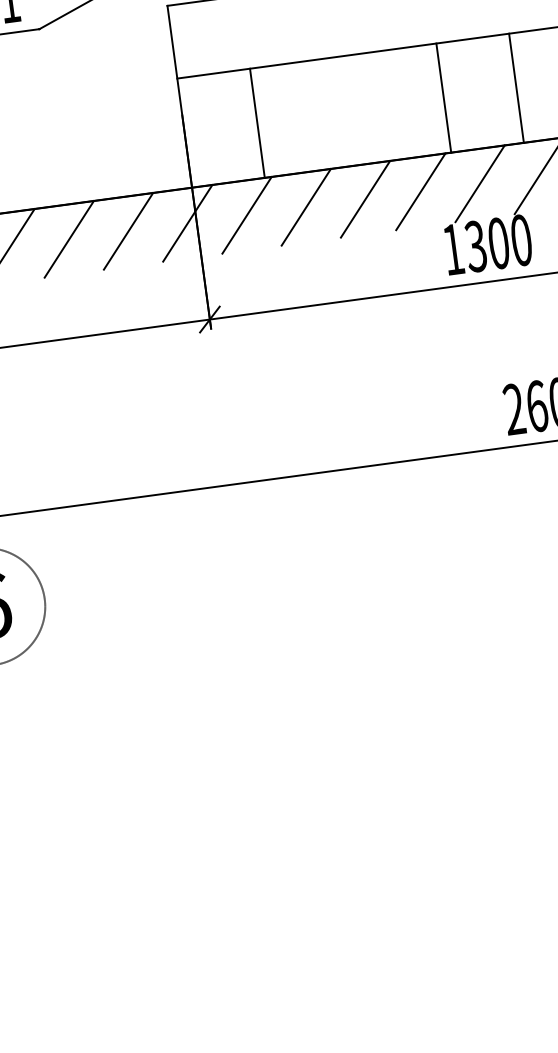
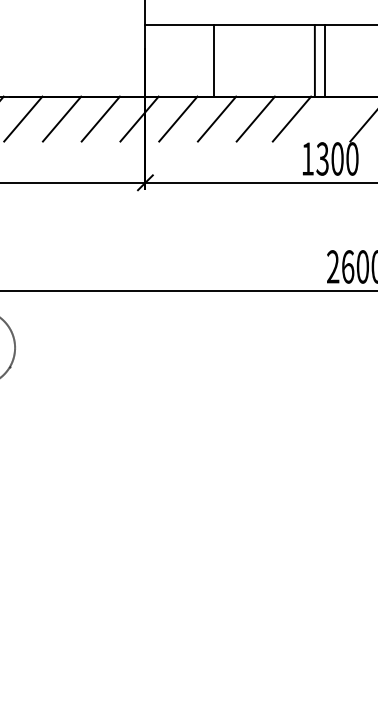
line: (516, 87) -> (325, 60), moved
line: (256, 122) -> (213, 60), moved
line: (479, 182) -> (330, 118), removed

